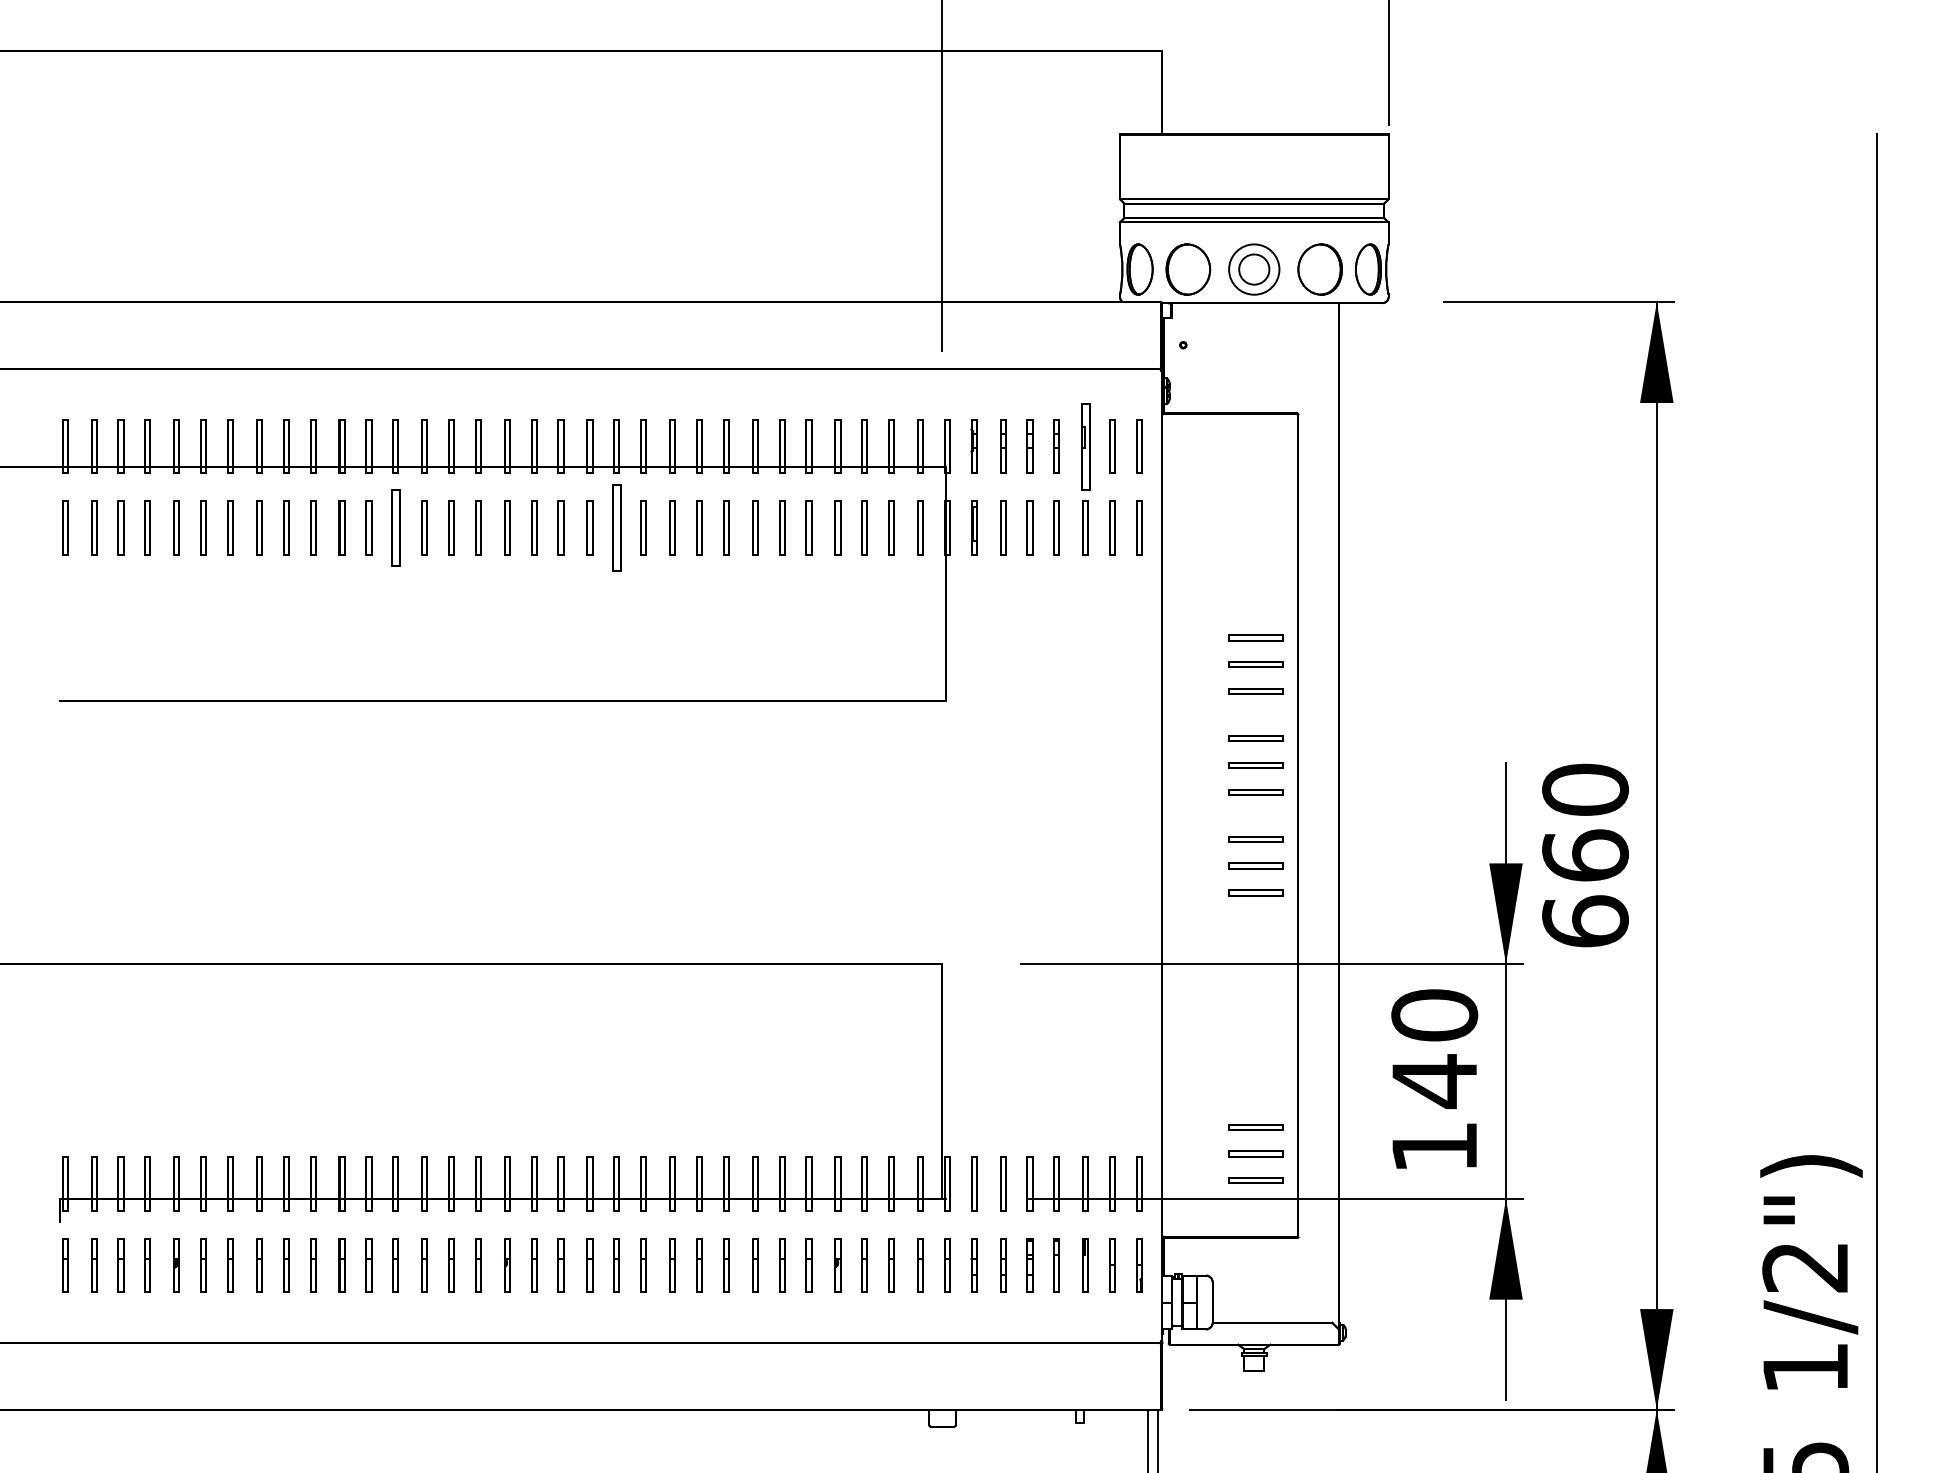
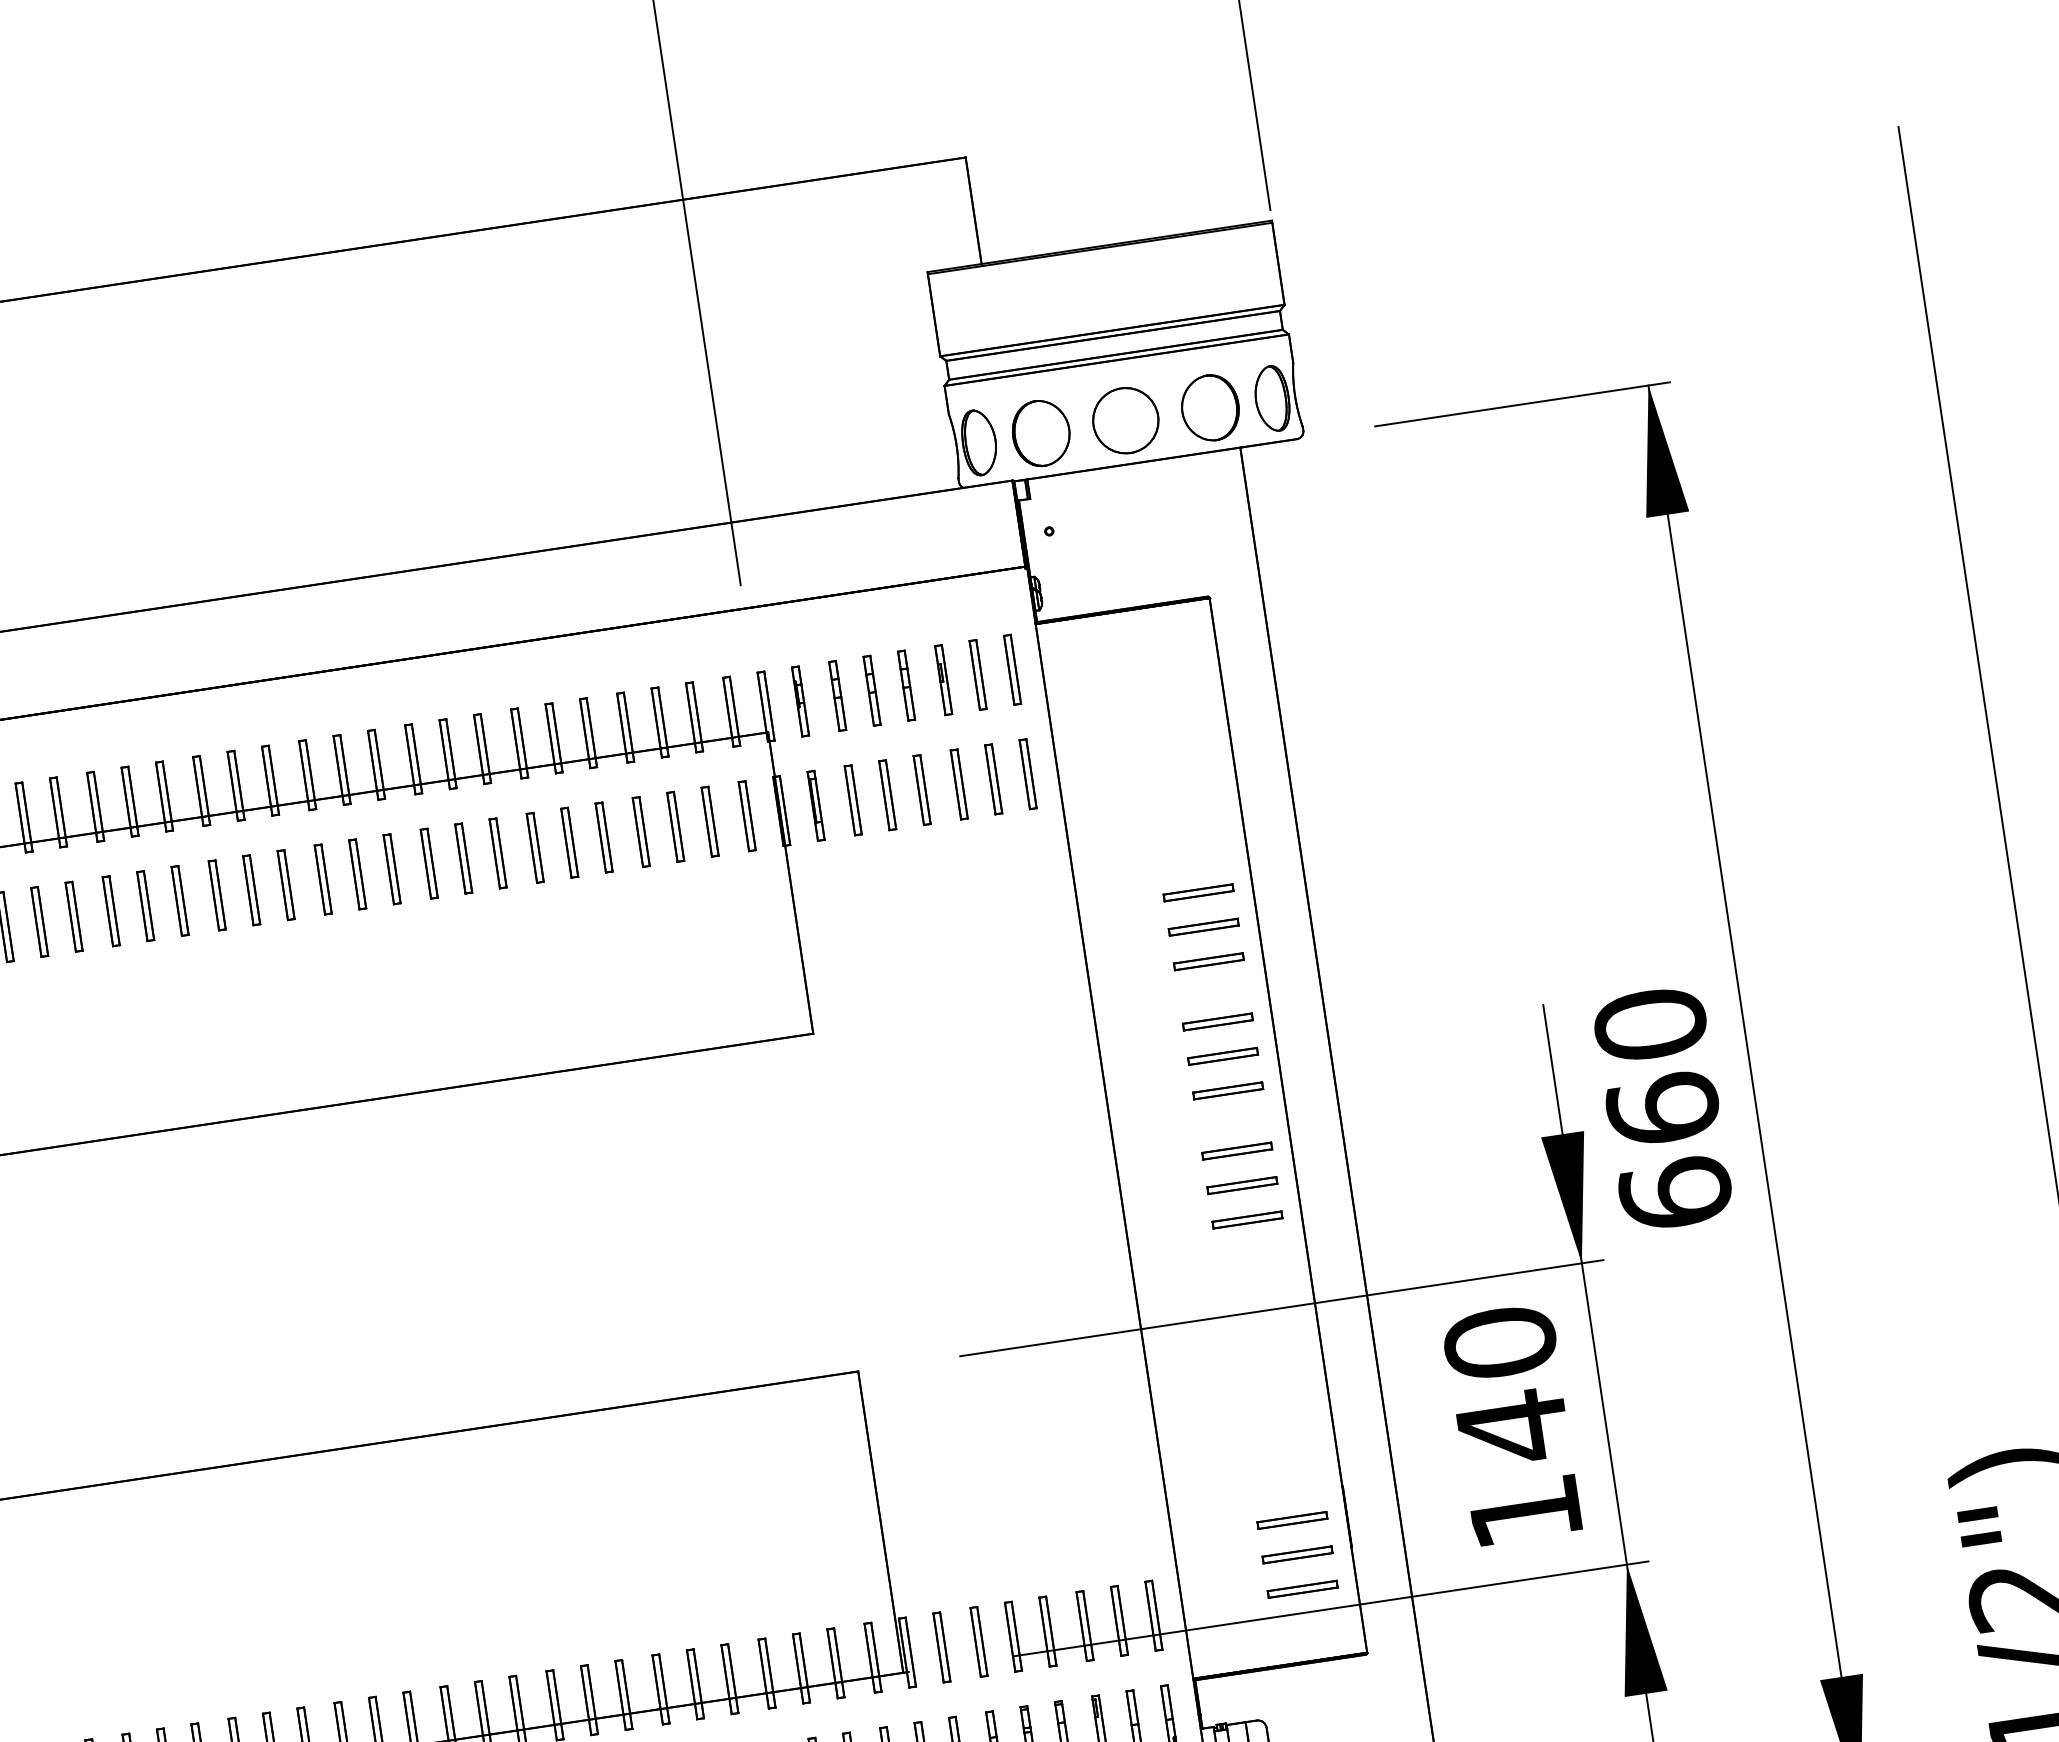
circle: (1254, 269) -> (1126, 420), size x1.67
part: (1085, 446) -> (943, 680), size x0.62
part: (395, 527) -> (73, 916), size x0.71
part: (616, 527) -> (357, 873), size x0.62

